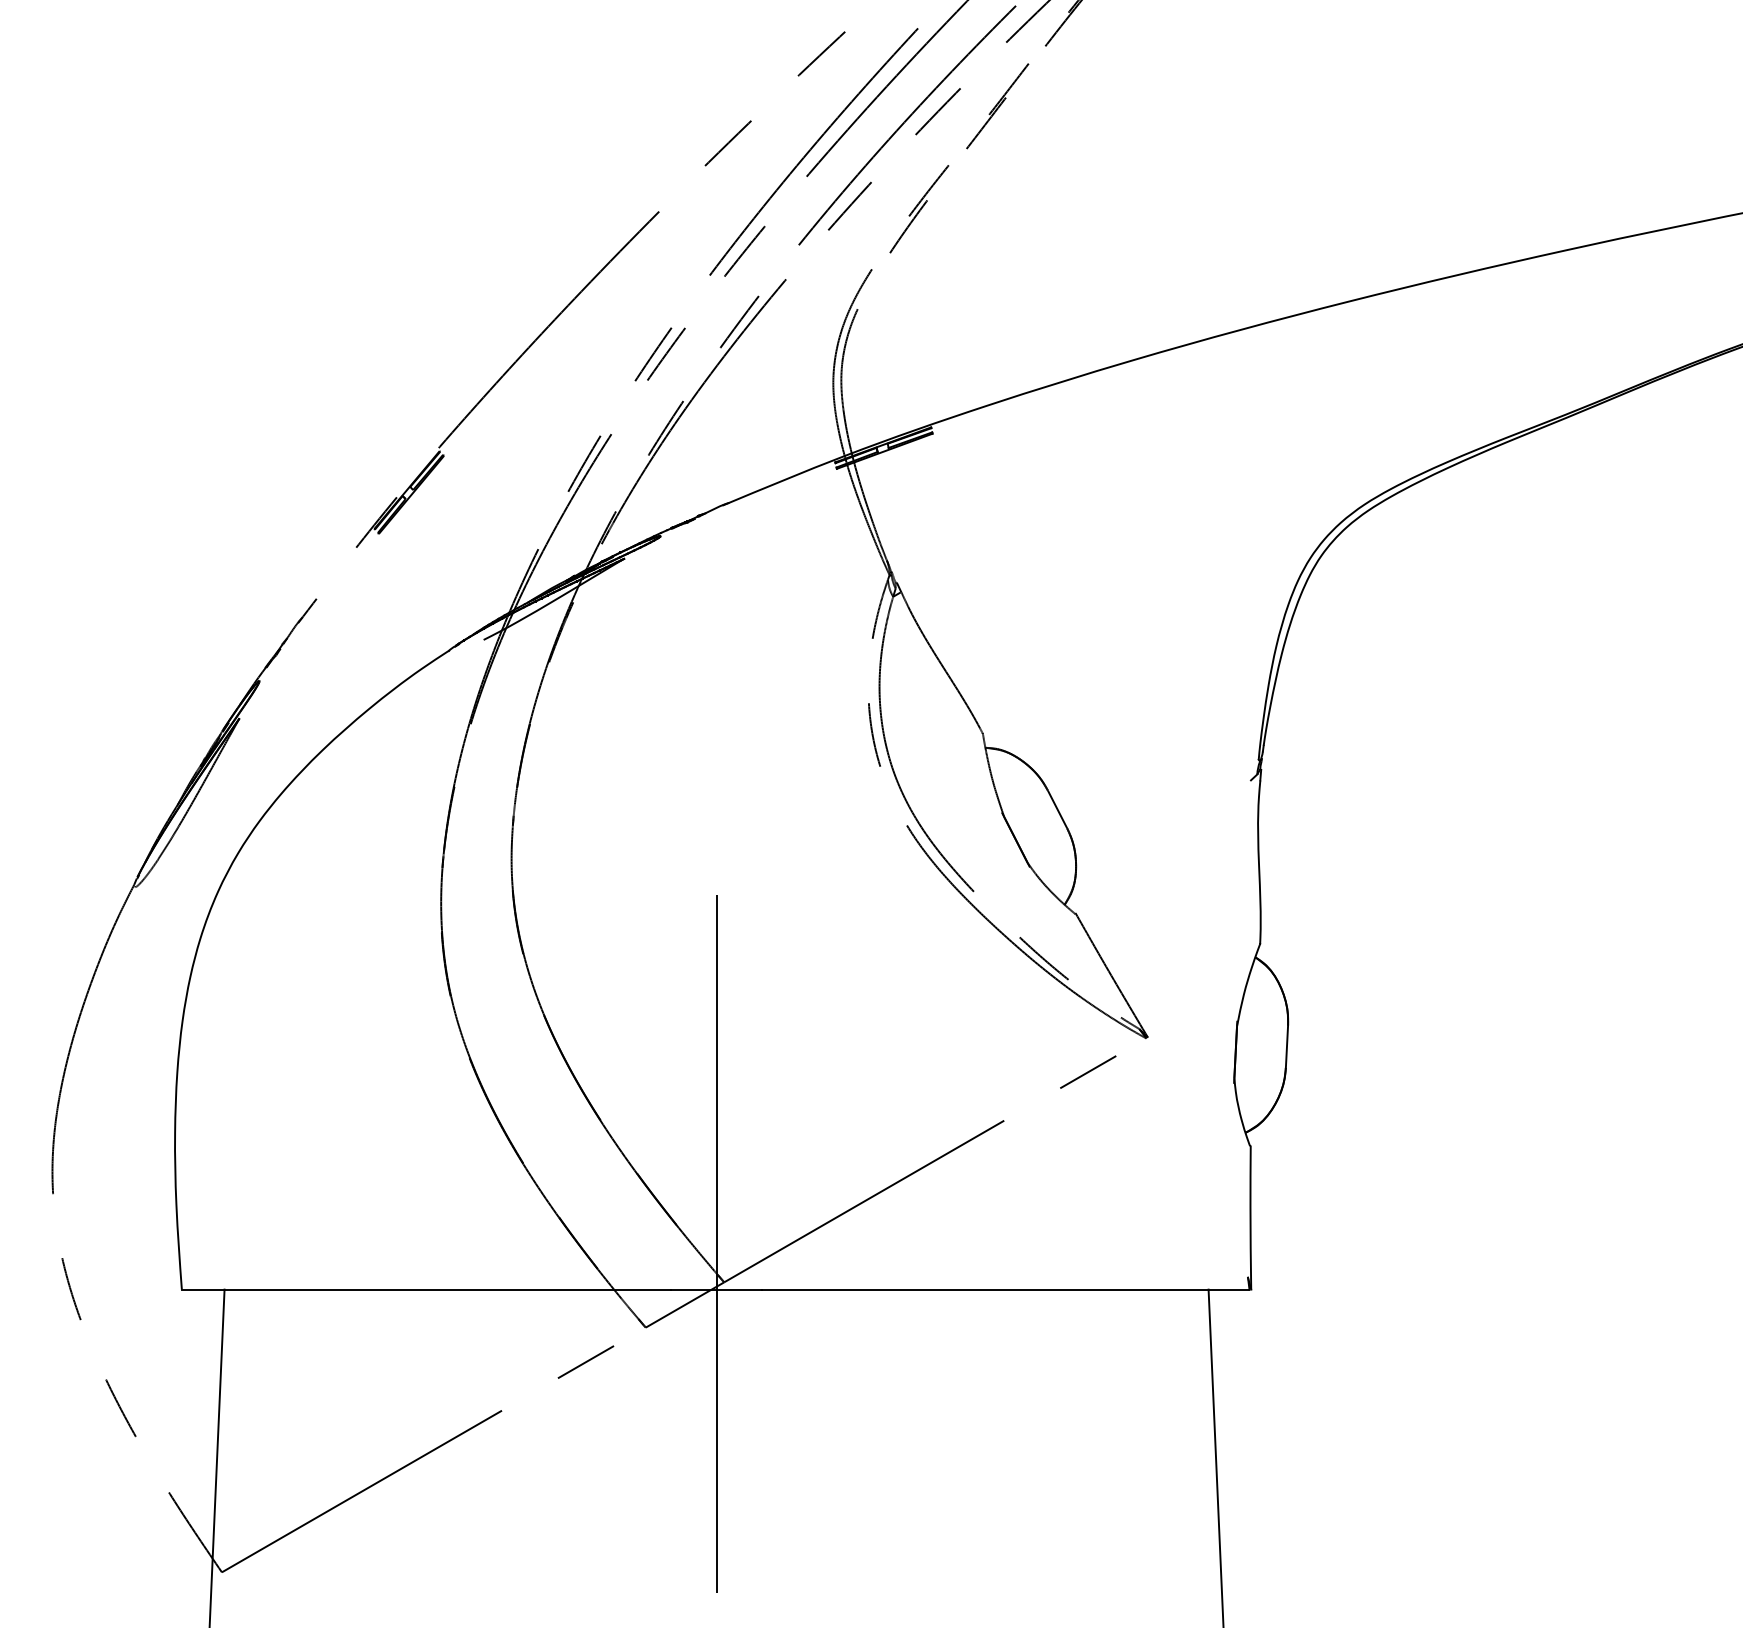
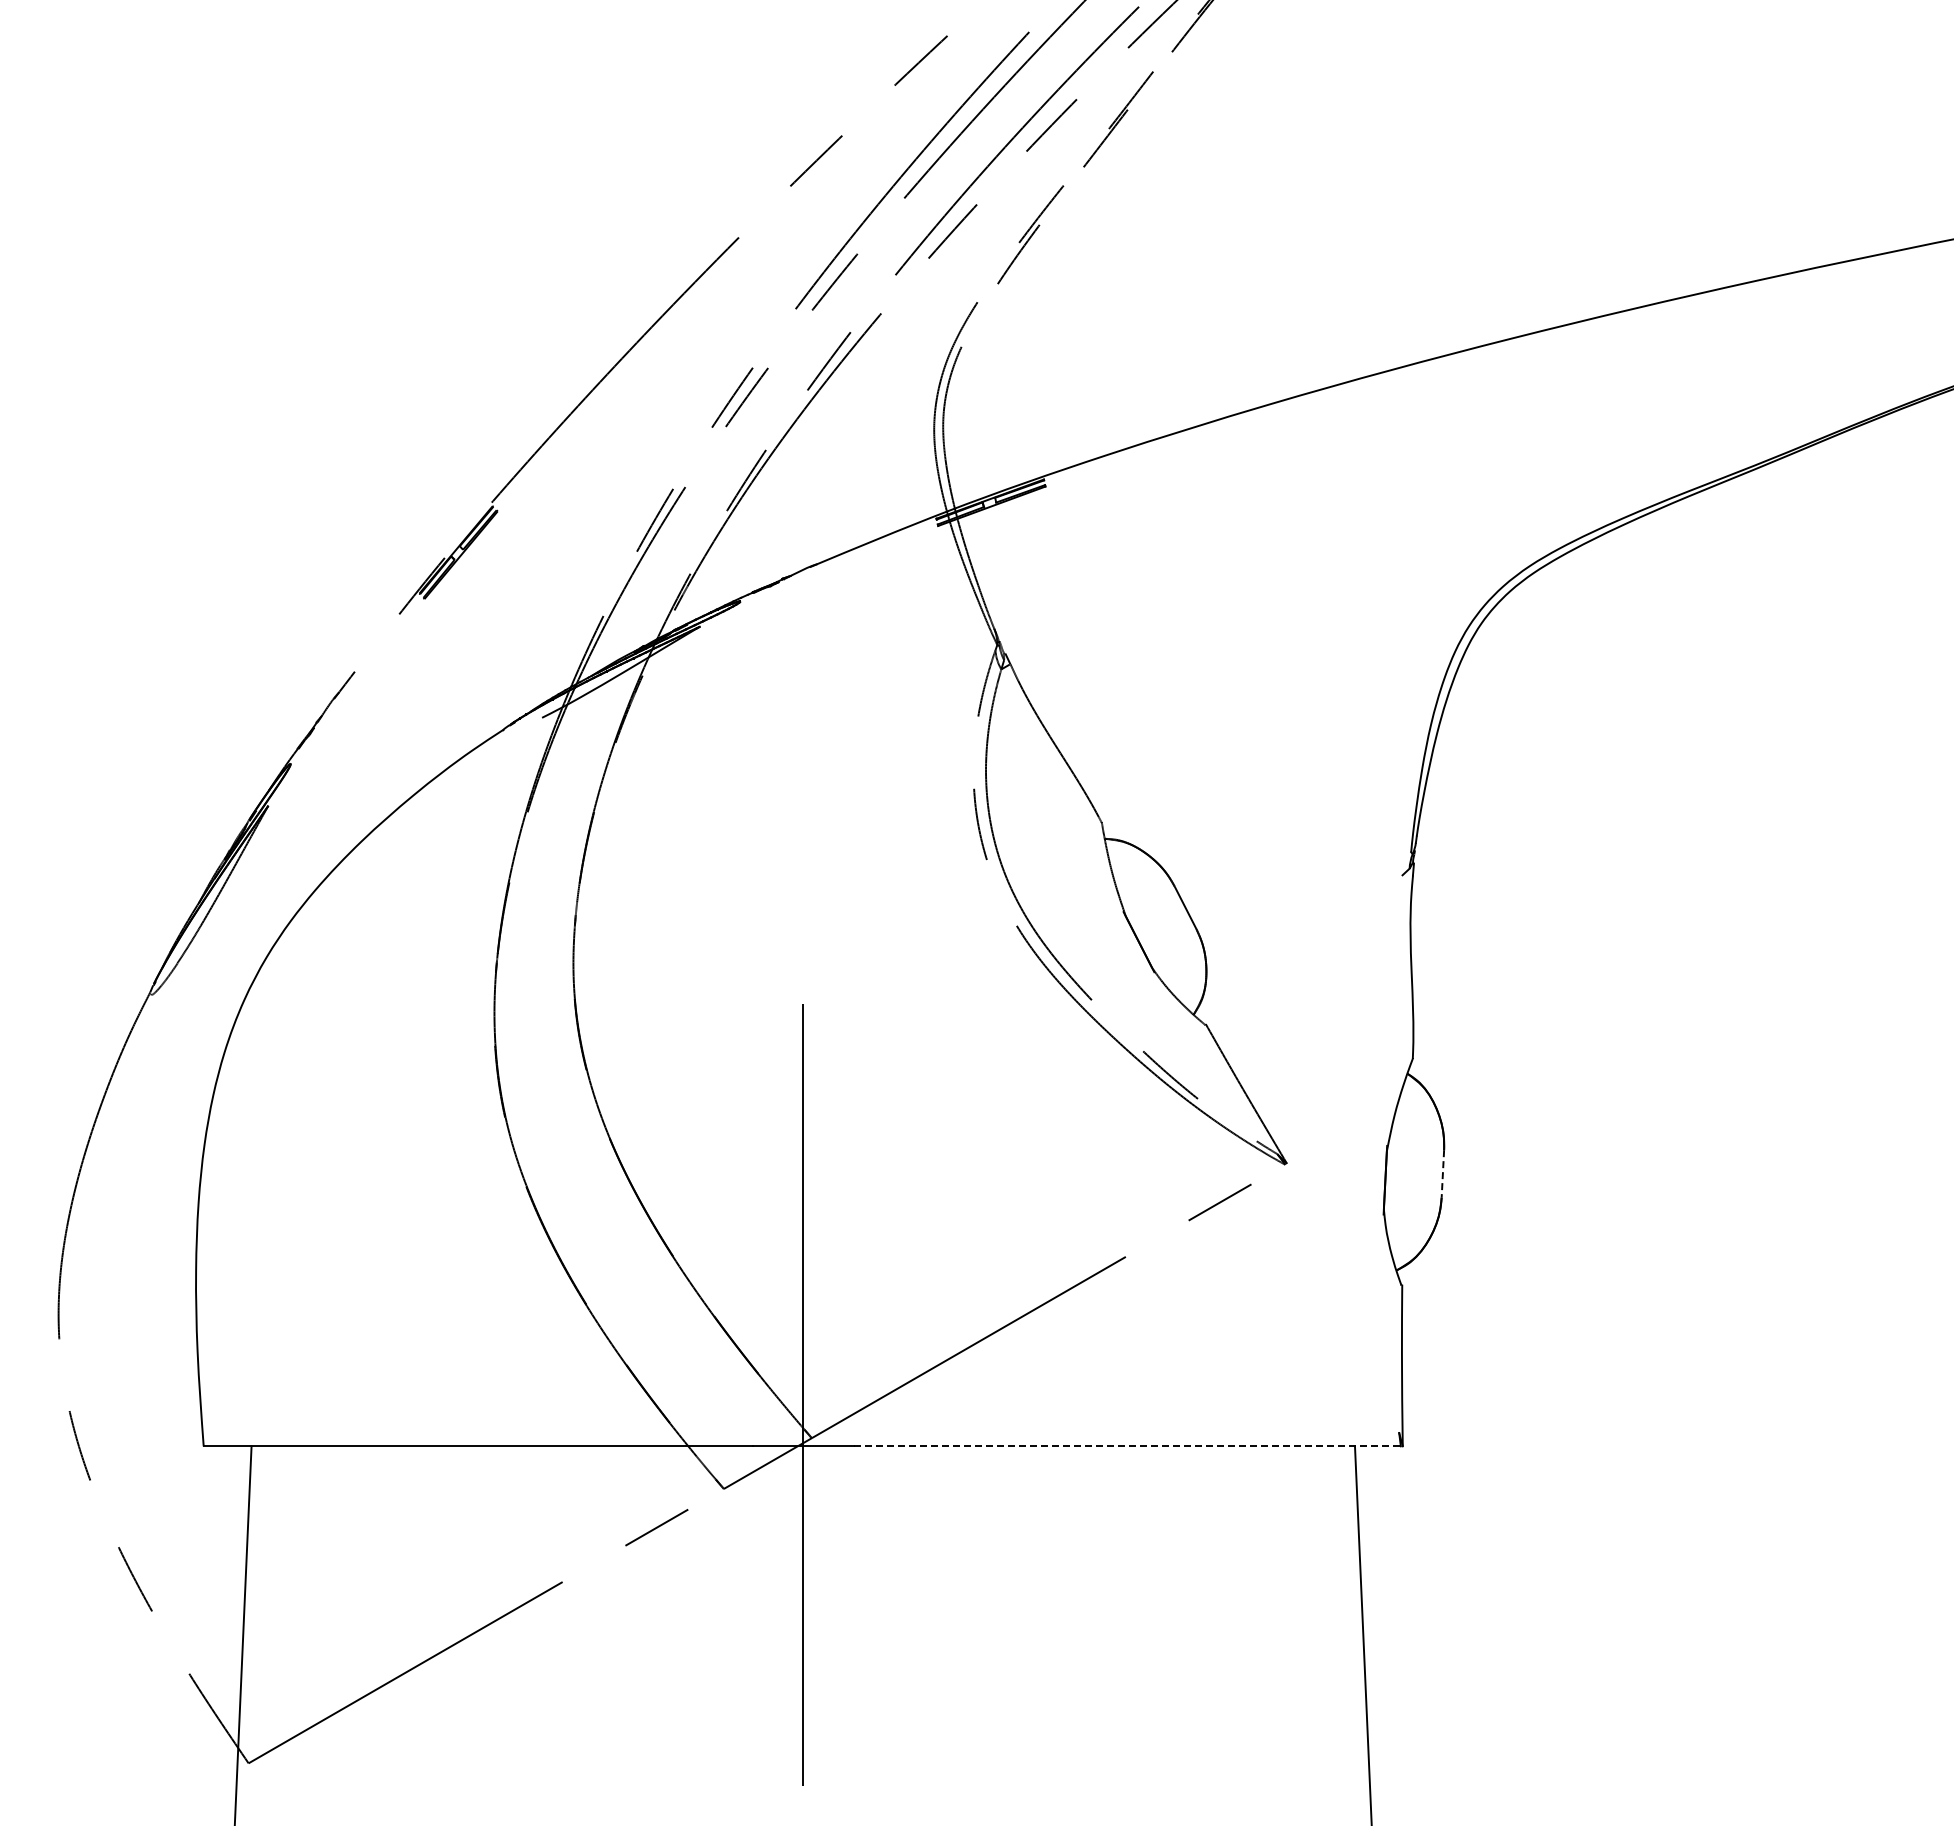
line: (1286, 1046) -> (1442, 1173), solid -> dashed
line: (1005, 1289) -> (1127, 1446), solid -> dashed

